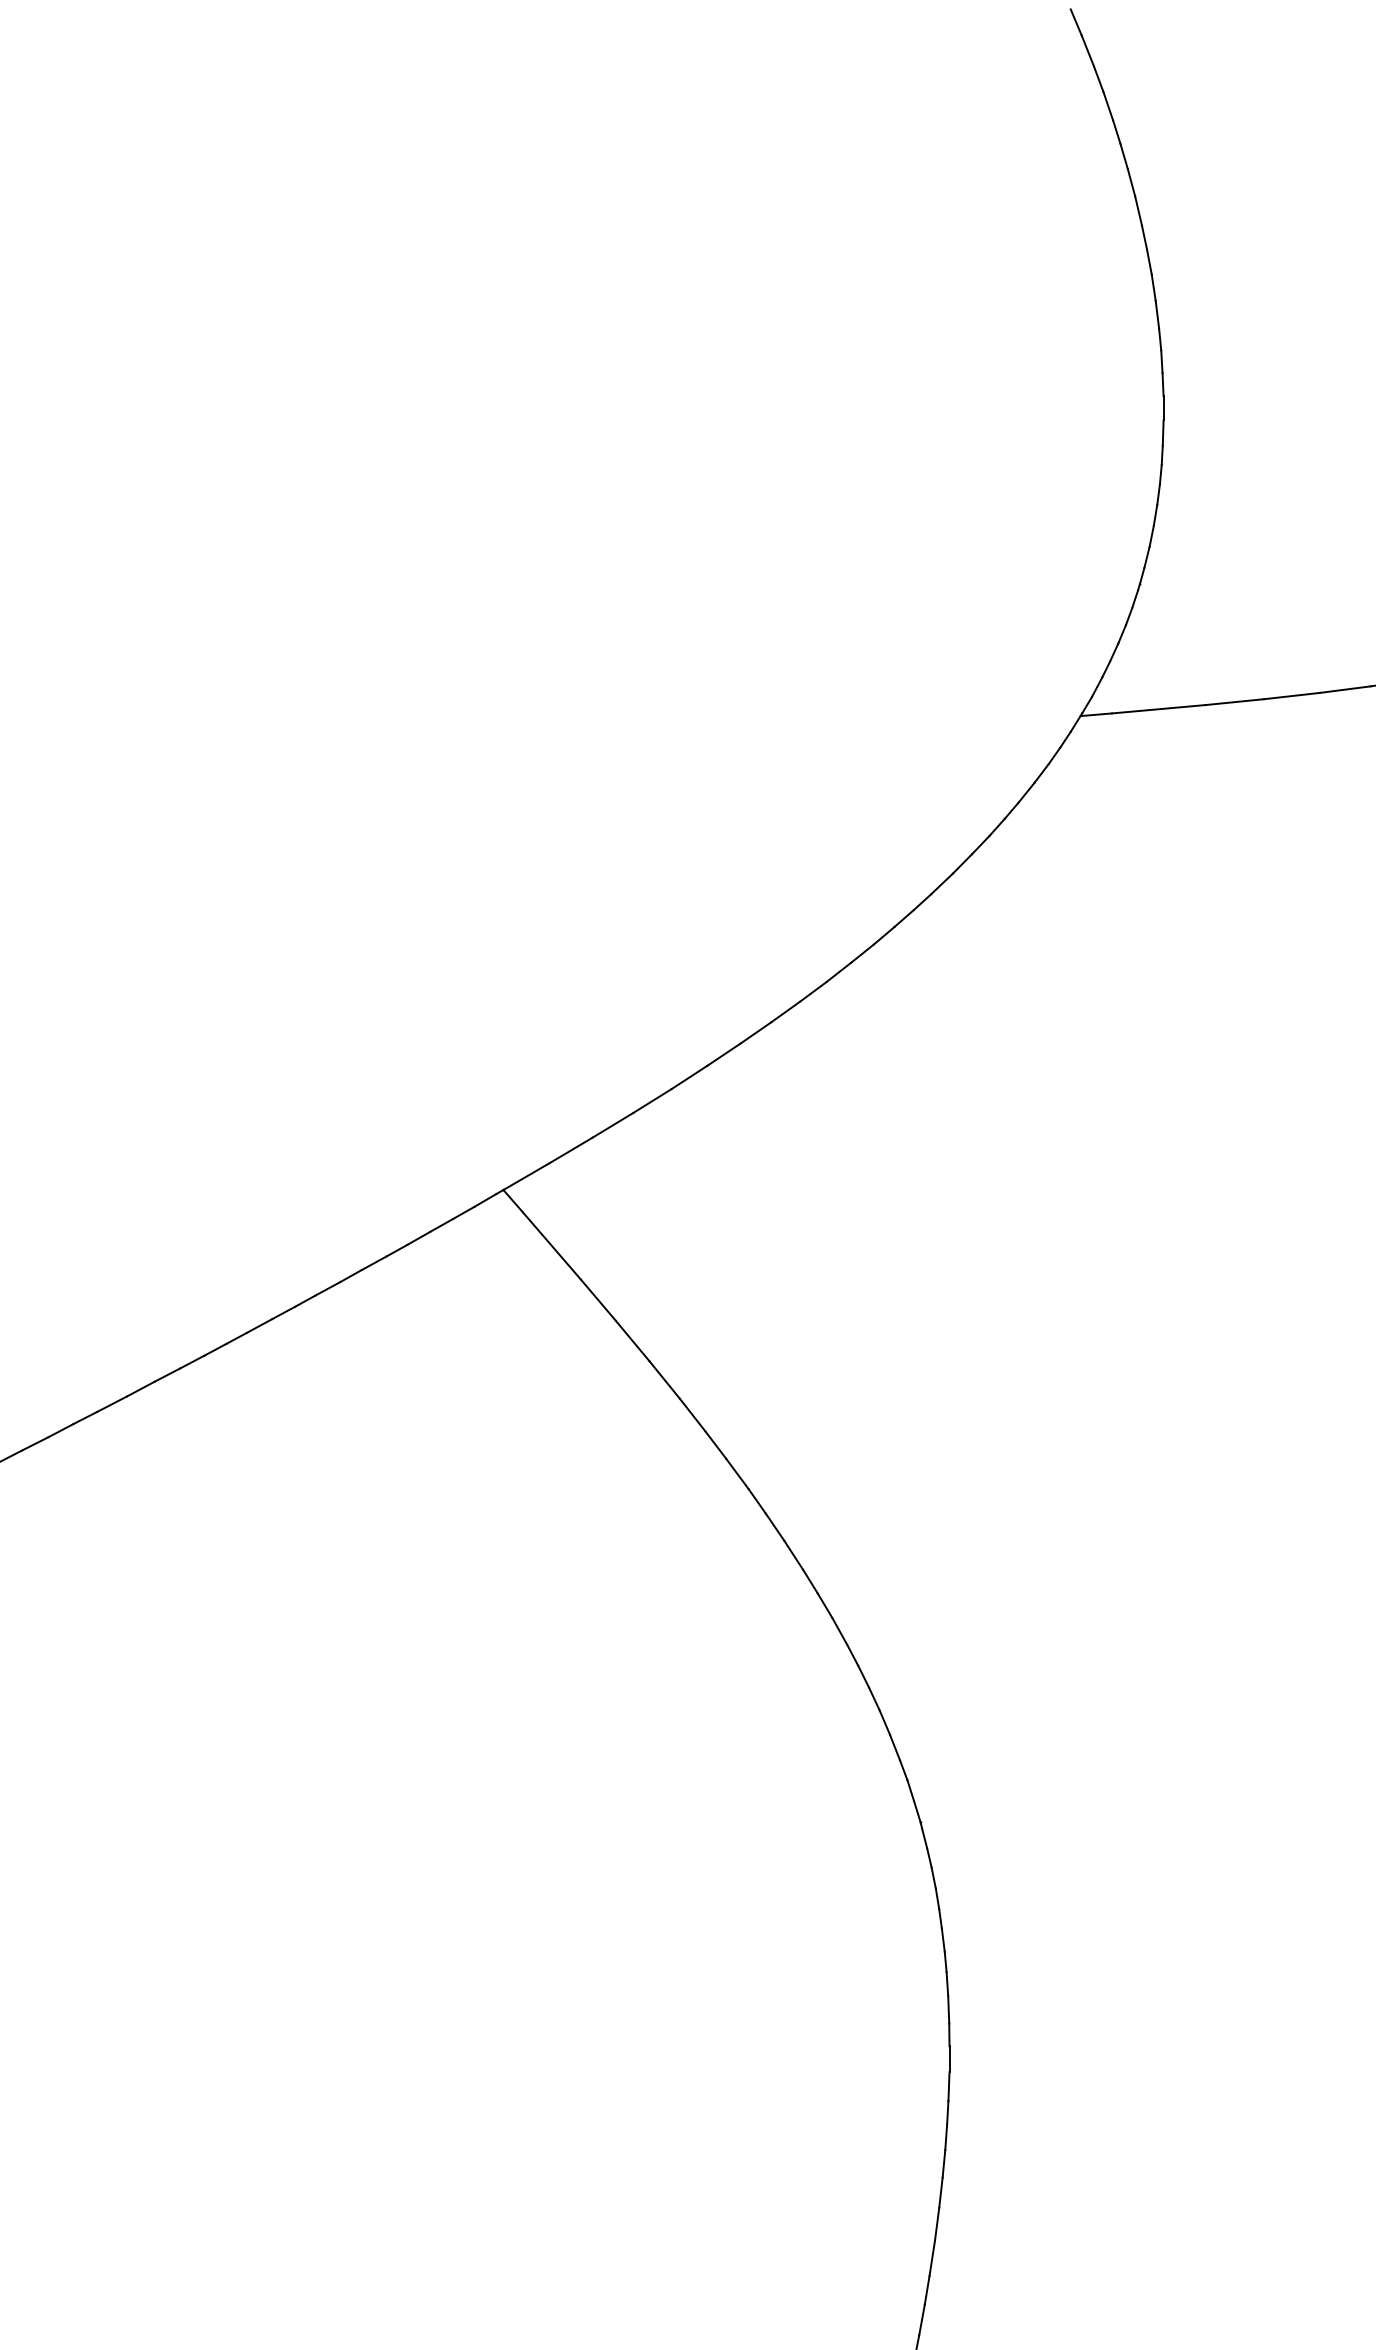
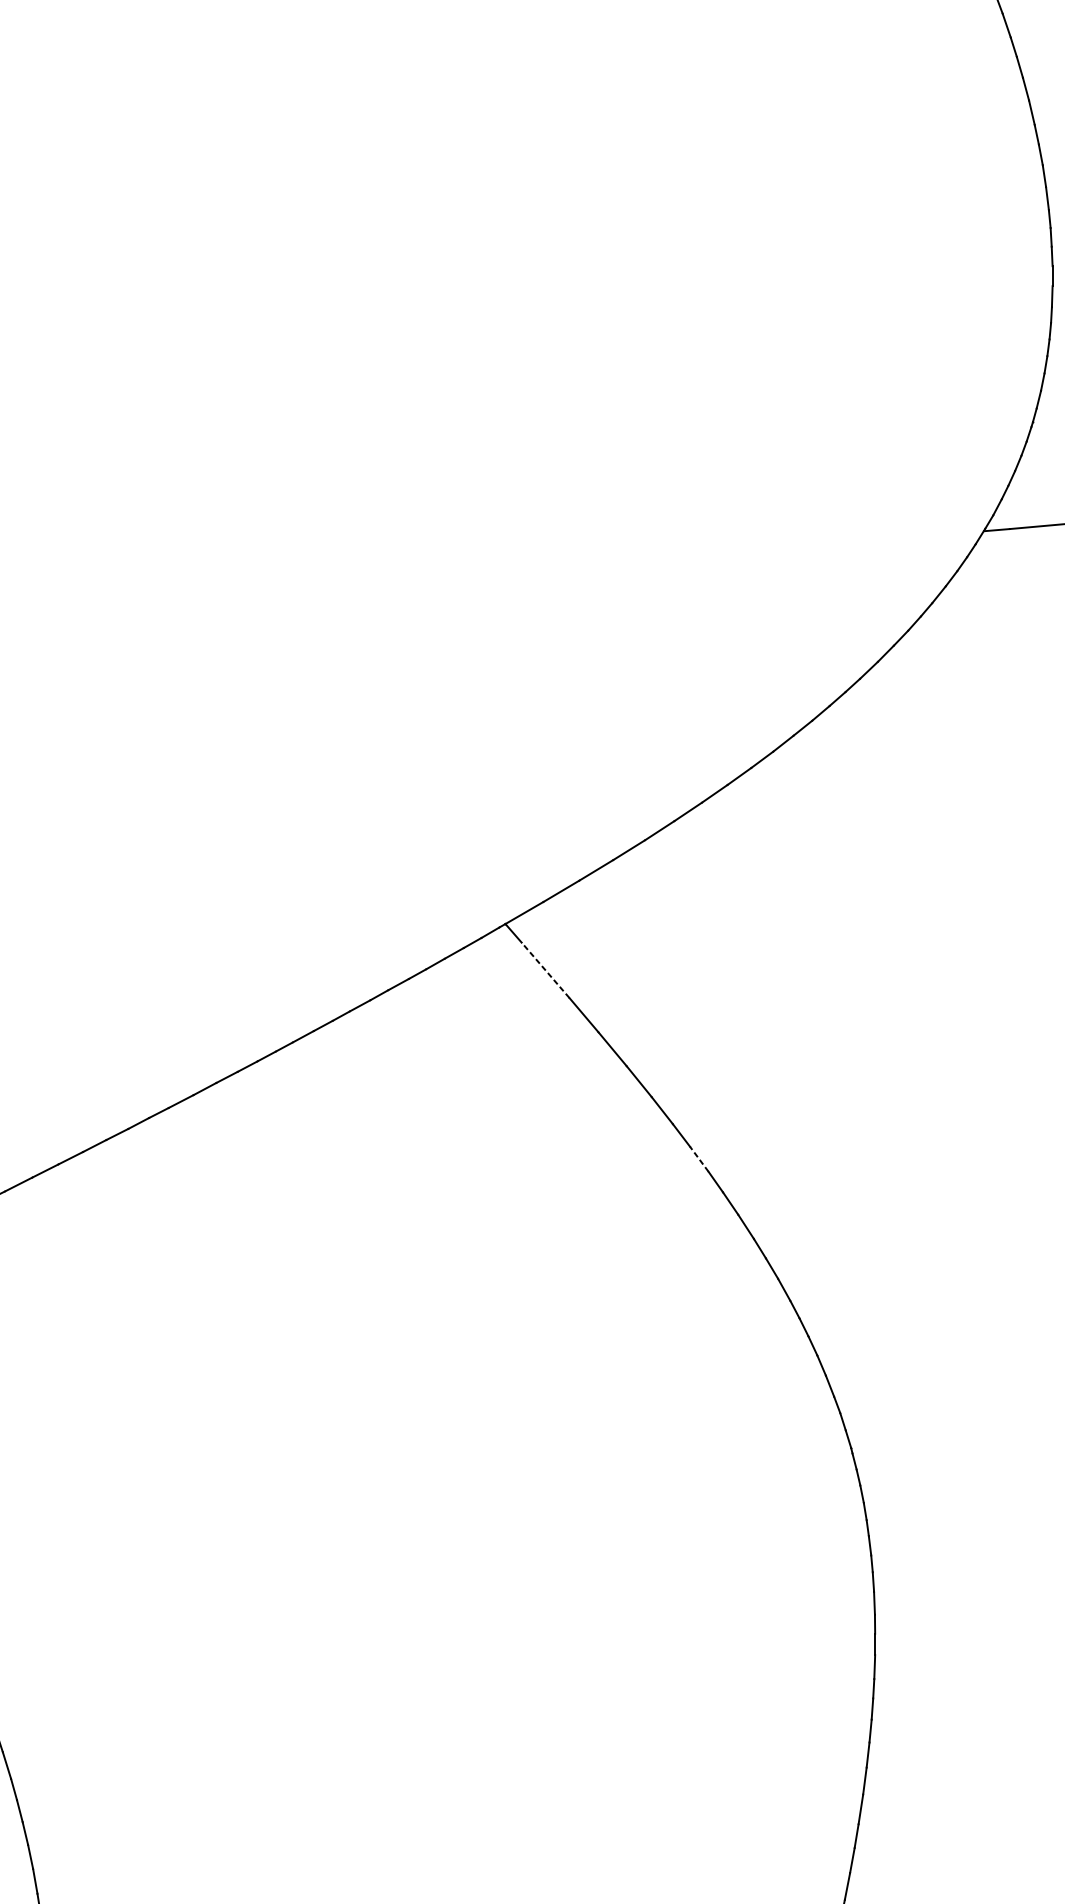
line: (551, 1245) -> (545, 970), solid -> dashed
line: (737, 1473) -> (699, 1158), solid -> dashed

